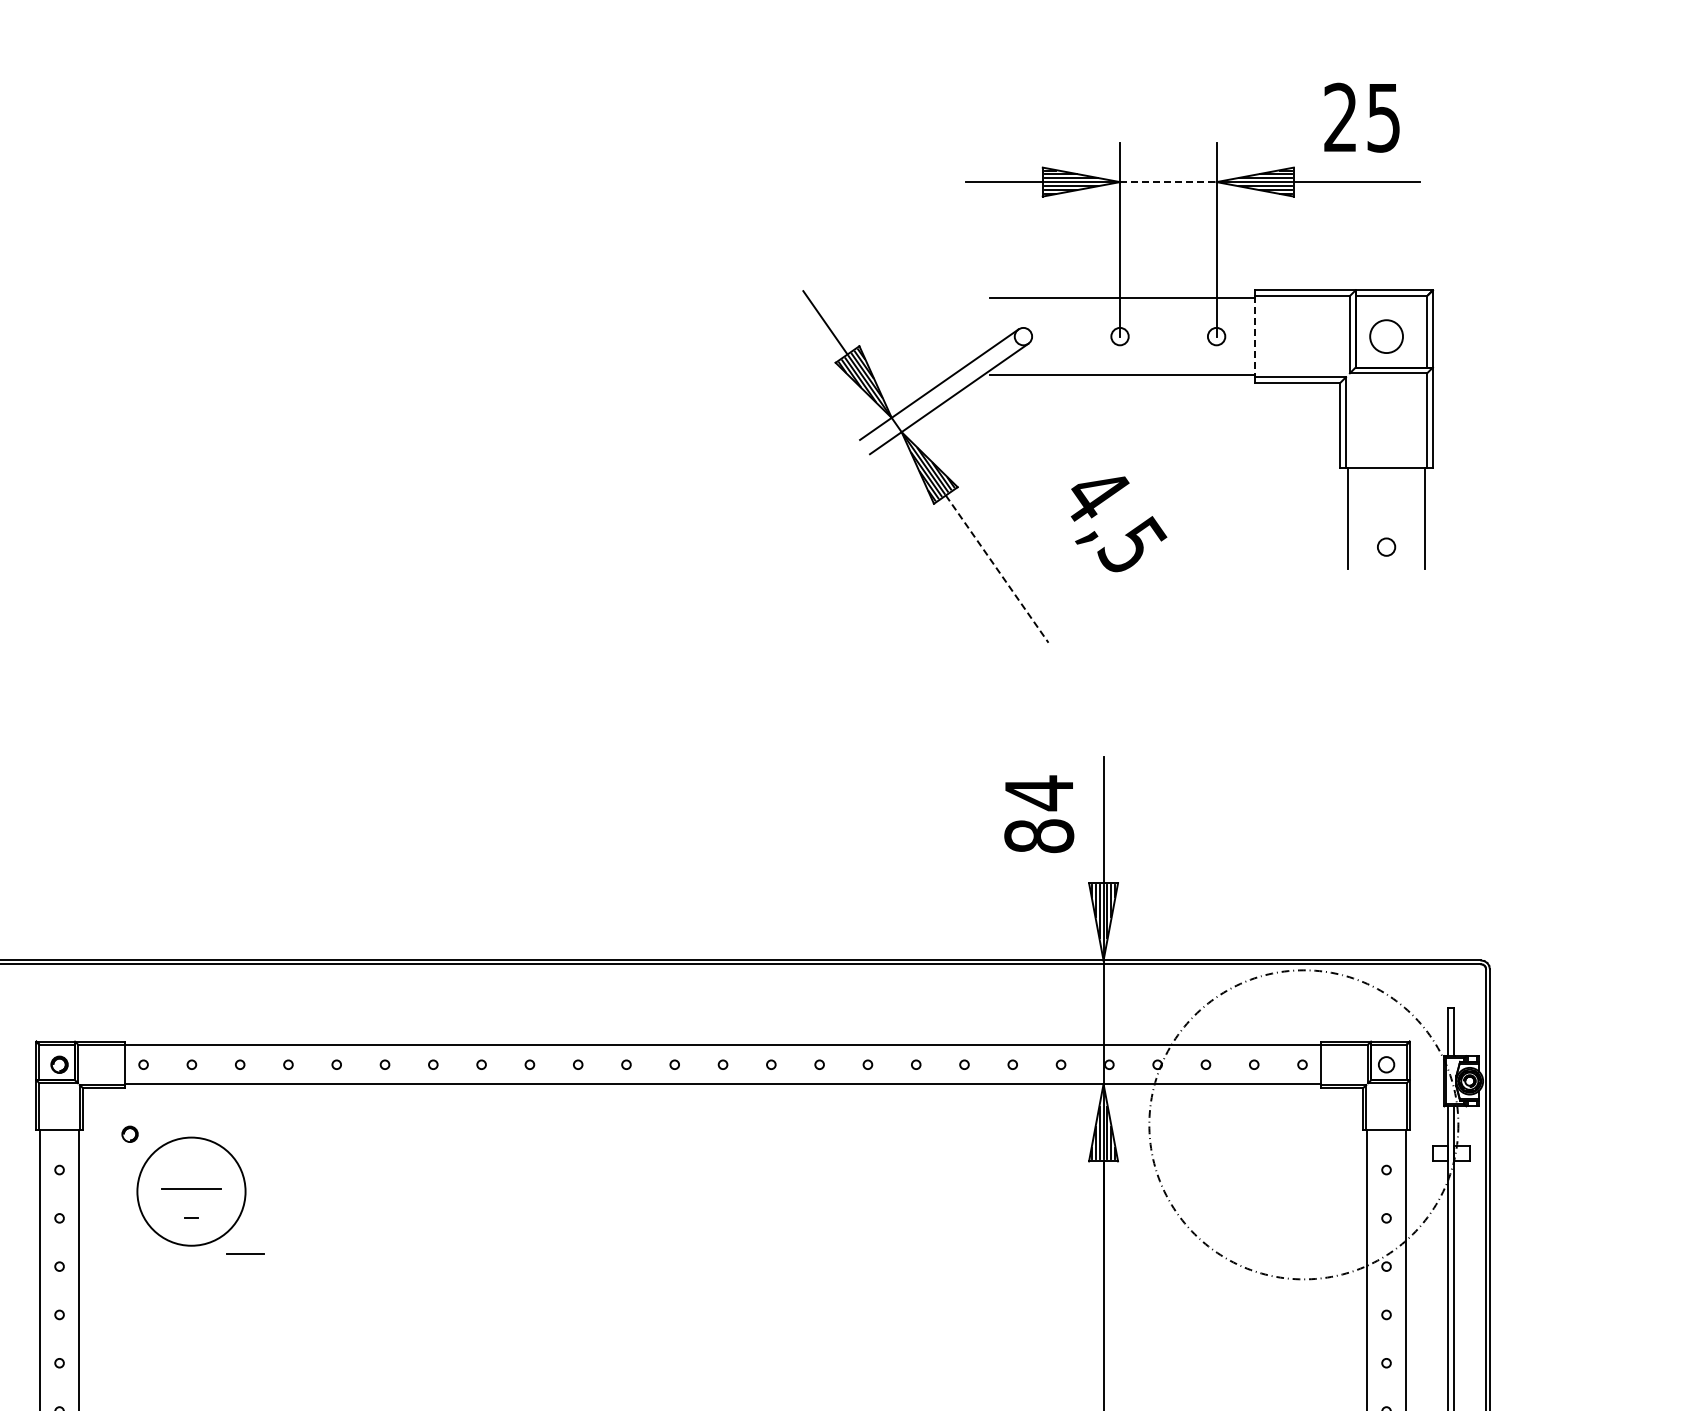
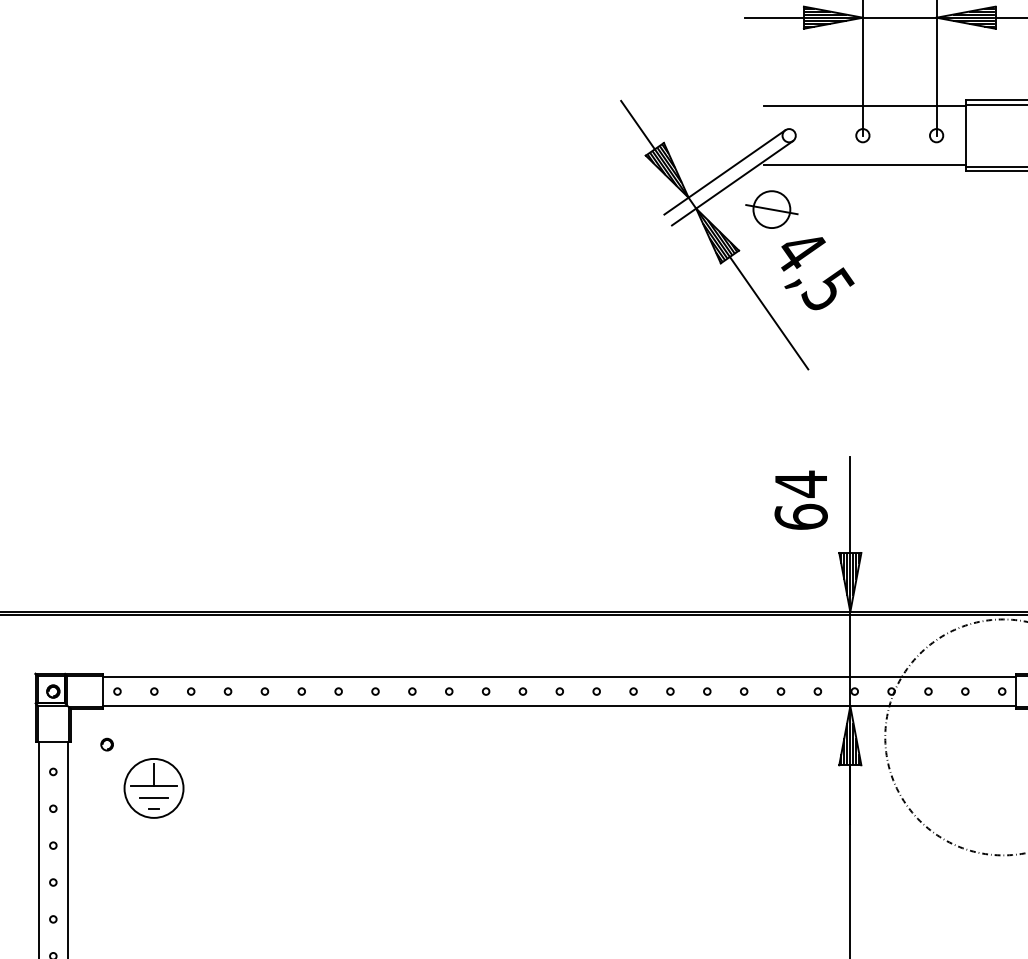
line: (1168, 182) -> (899, 18), dashed -> solid
line: (1255, 336) -> (966, 135), dashed -> solid
part: (1000, 433) -> (771, 209), added
text: (1118, 524) -> (817, 273), moved
line: (997, 569) -> (769, 313), dashed -> solid
text: (1039, 835) -> (801, 516), 84 -> 64
line: (191, 1173) -> (154, 774), added
circle: (191, 1191) -> (154, 788), size x0.71
line: (245, 1253) -> (154, 797), moved

